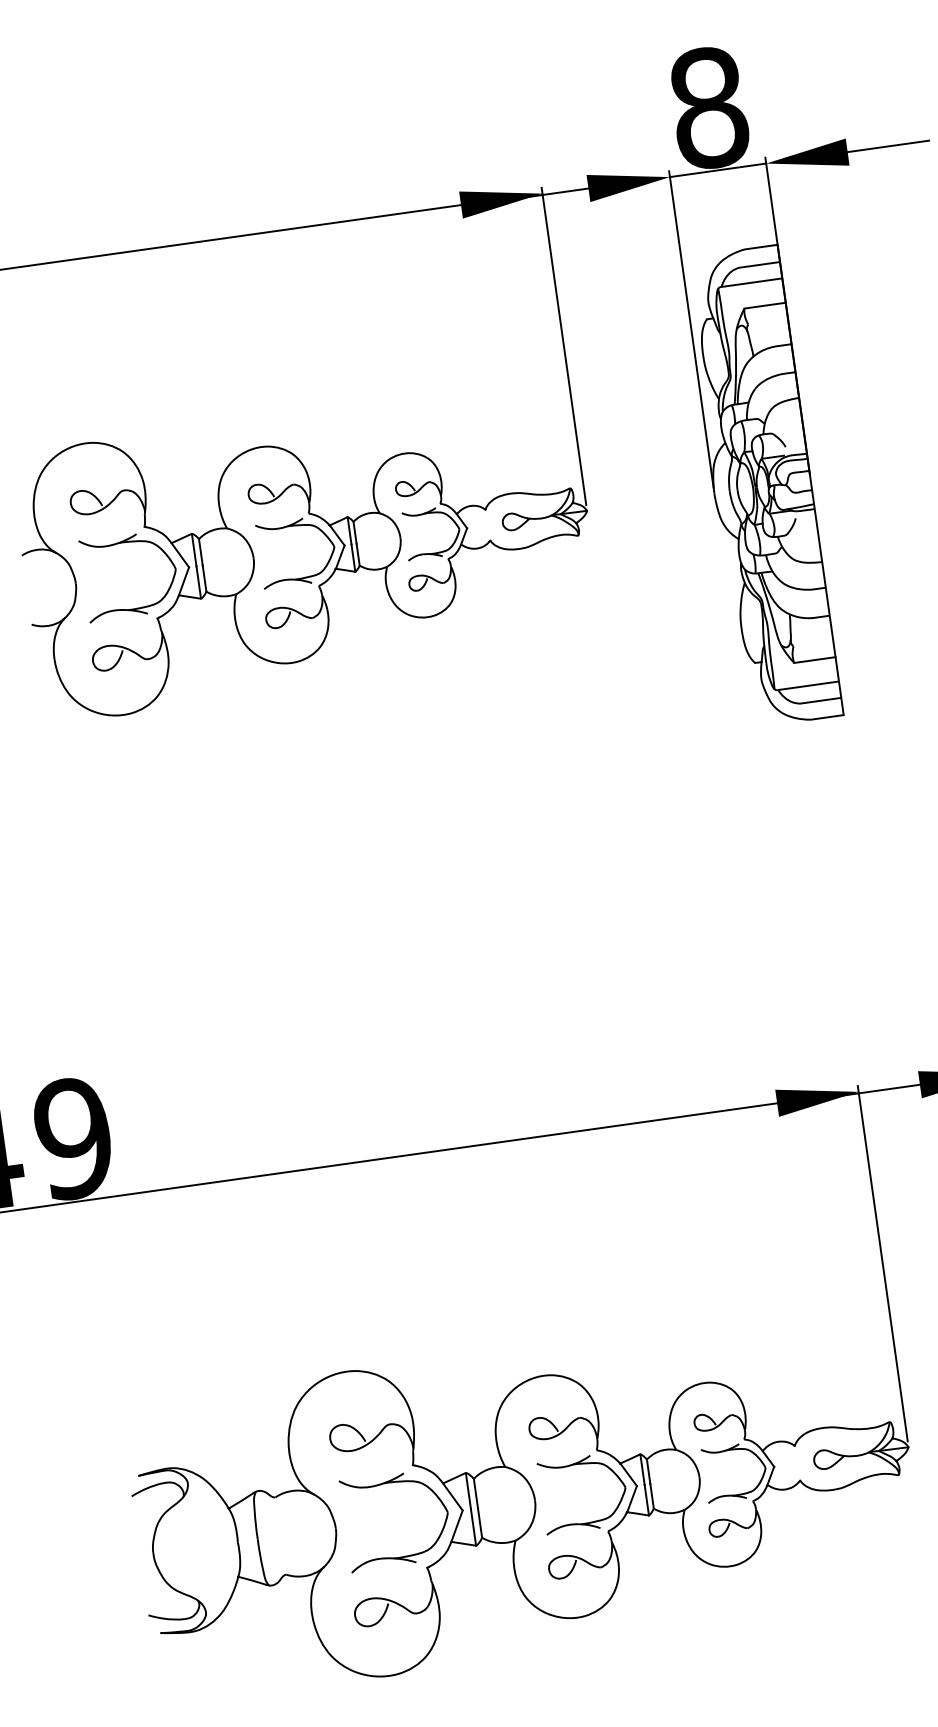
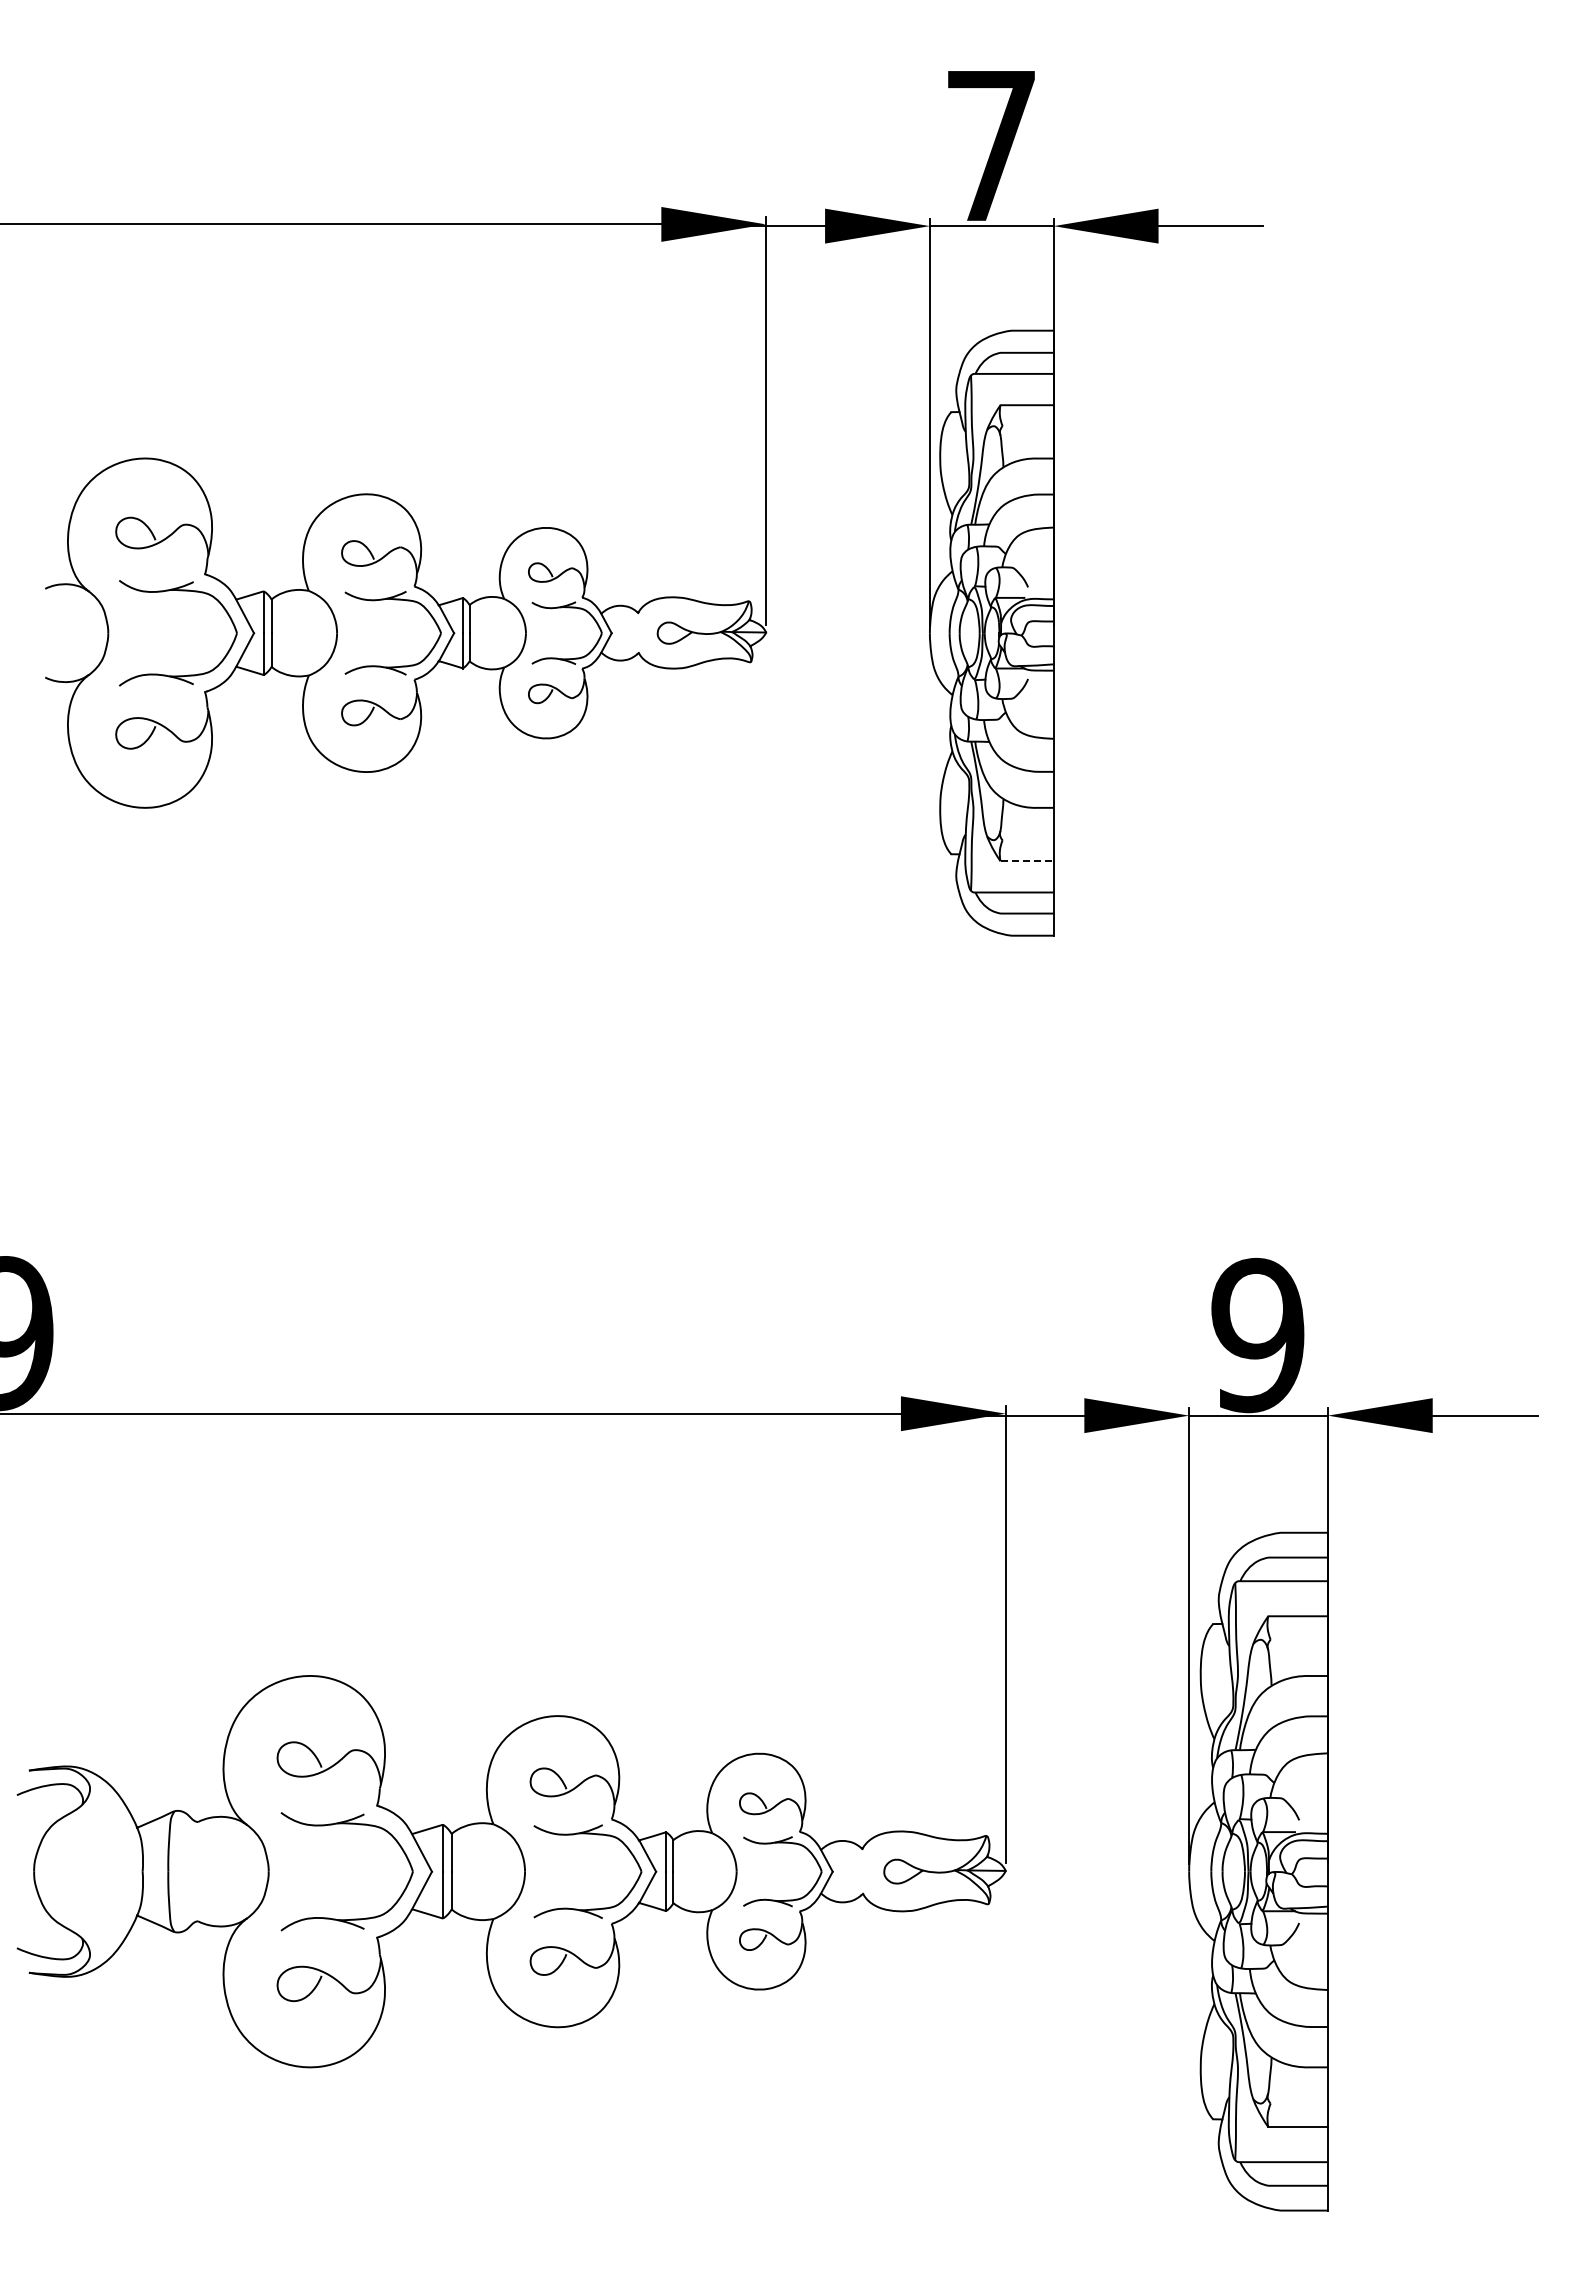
text: (709, 107) -> (991, 145), 8 -> 7
line: (815, 660) -> (1027, 861), solid -> dashed

